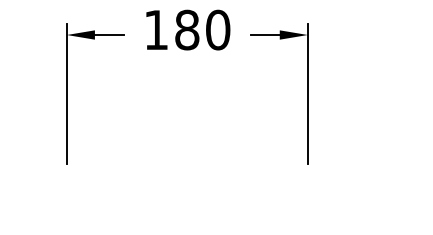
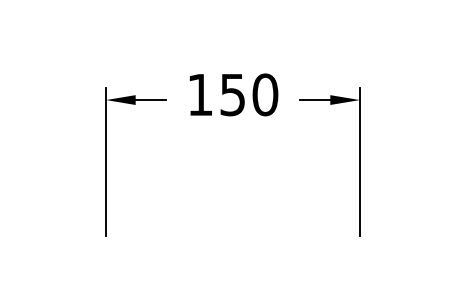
text: (186, 29) -> (232, 94), 180 -> 150

